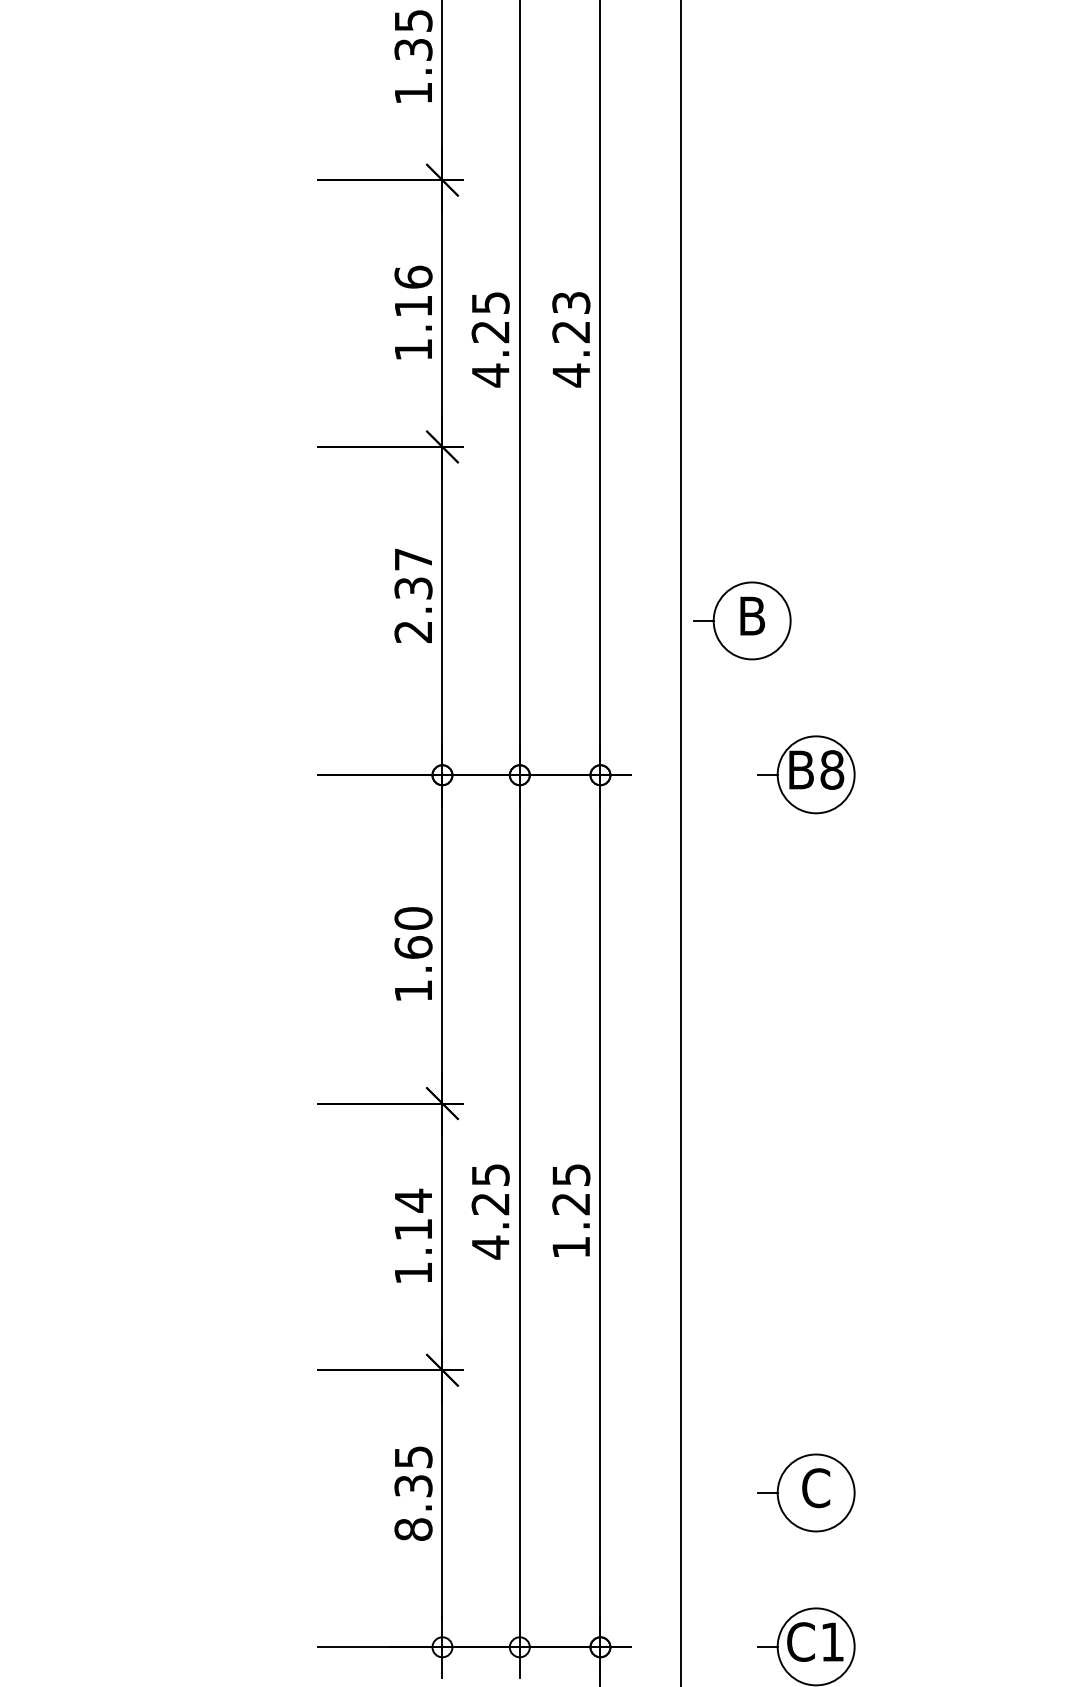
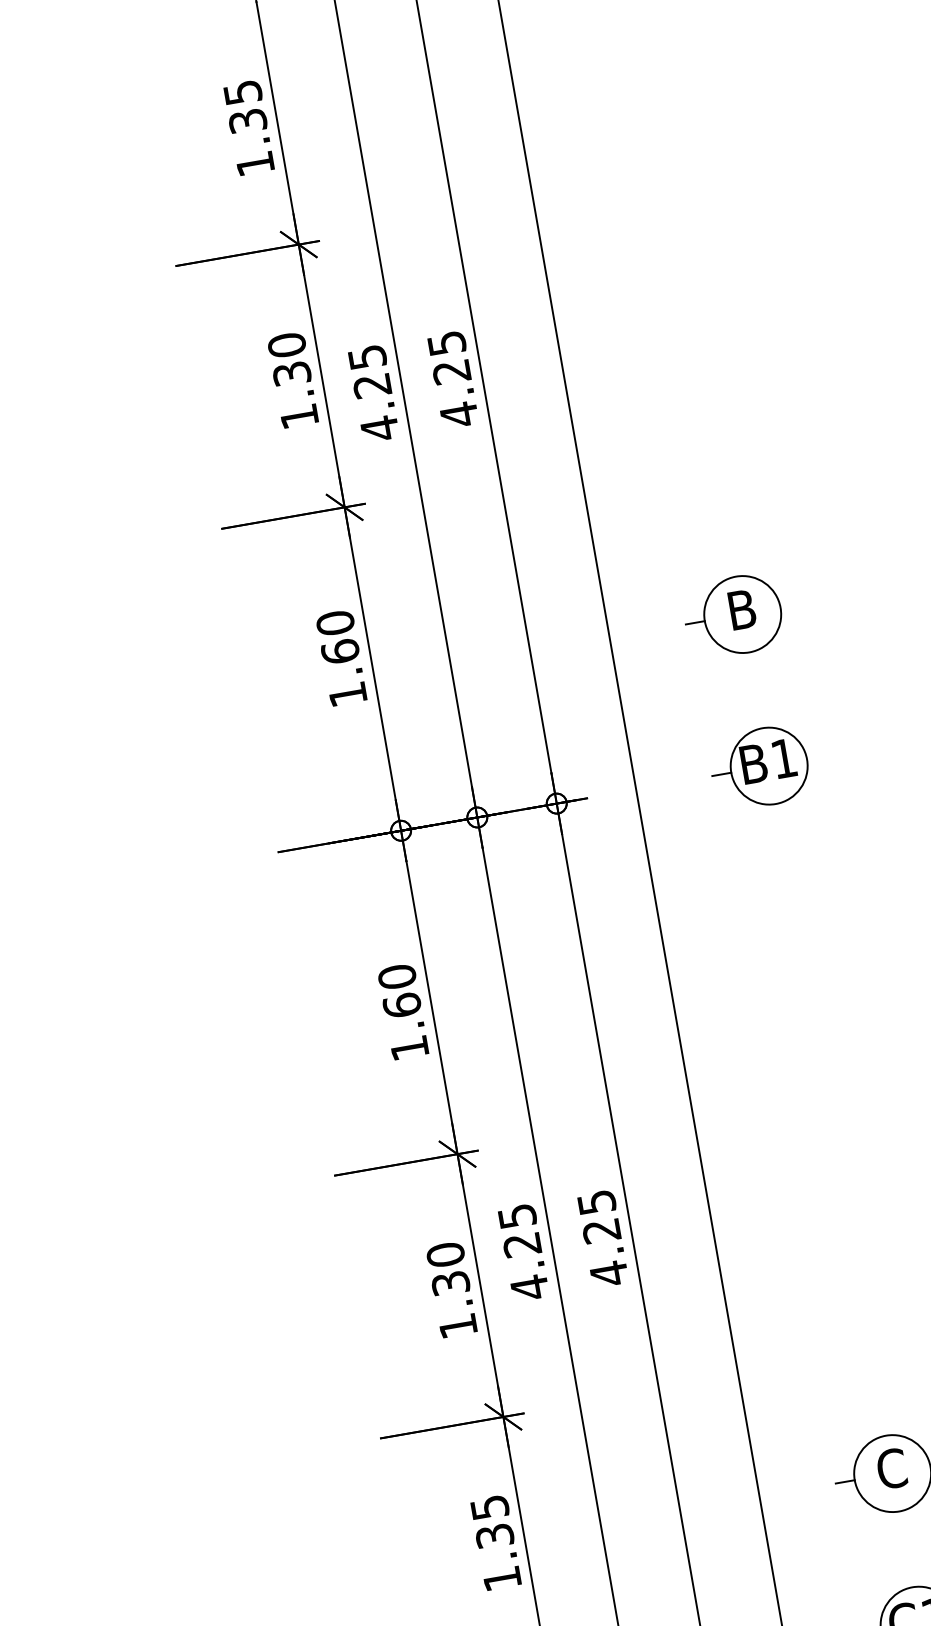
text: (413, 291) -> (289, 359), 1.16 -> 1.30
text: (570, 302) -> (445, 343), 4.23 -> 4.25
text: (413, 595) -> (341, 658), 2.37 -> 1.60
part: (742, 620) -> (733, 615), moved
text: (832, 769) -> (784, 758), B8 -> B1
text: (413, 1214) -> (448, 1268), 1.14 -> 1.30
text: (570, 1247) -> (608, 1274), 1.25 -> 4.25
text: (413, 1529) -> (502, 1578), 8.35 -> 1.35

